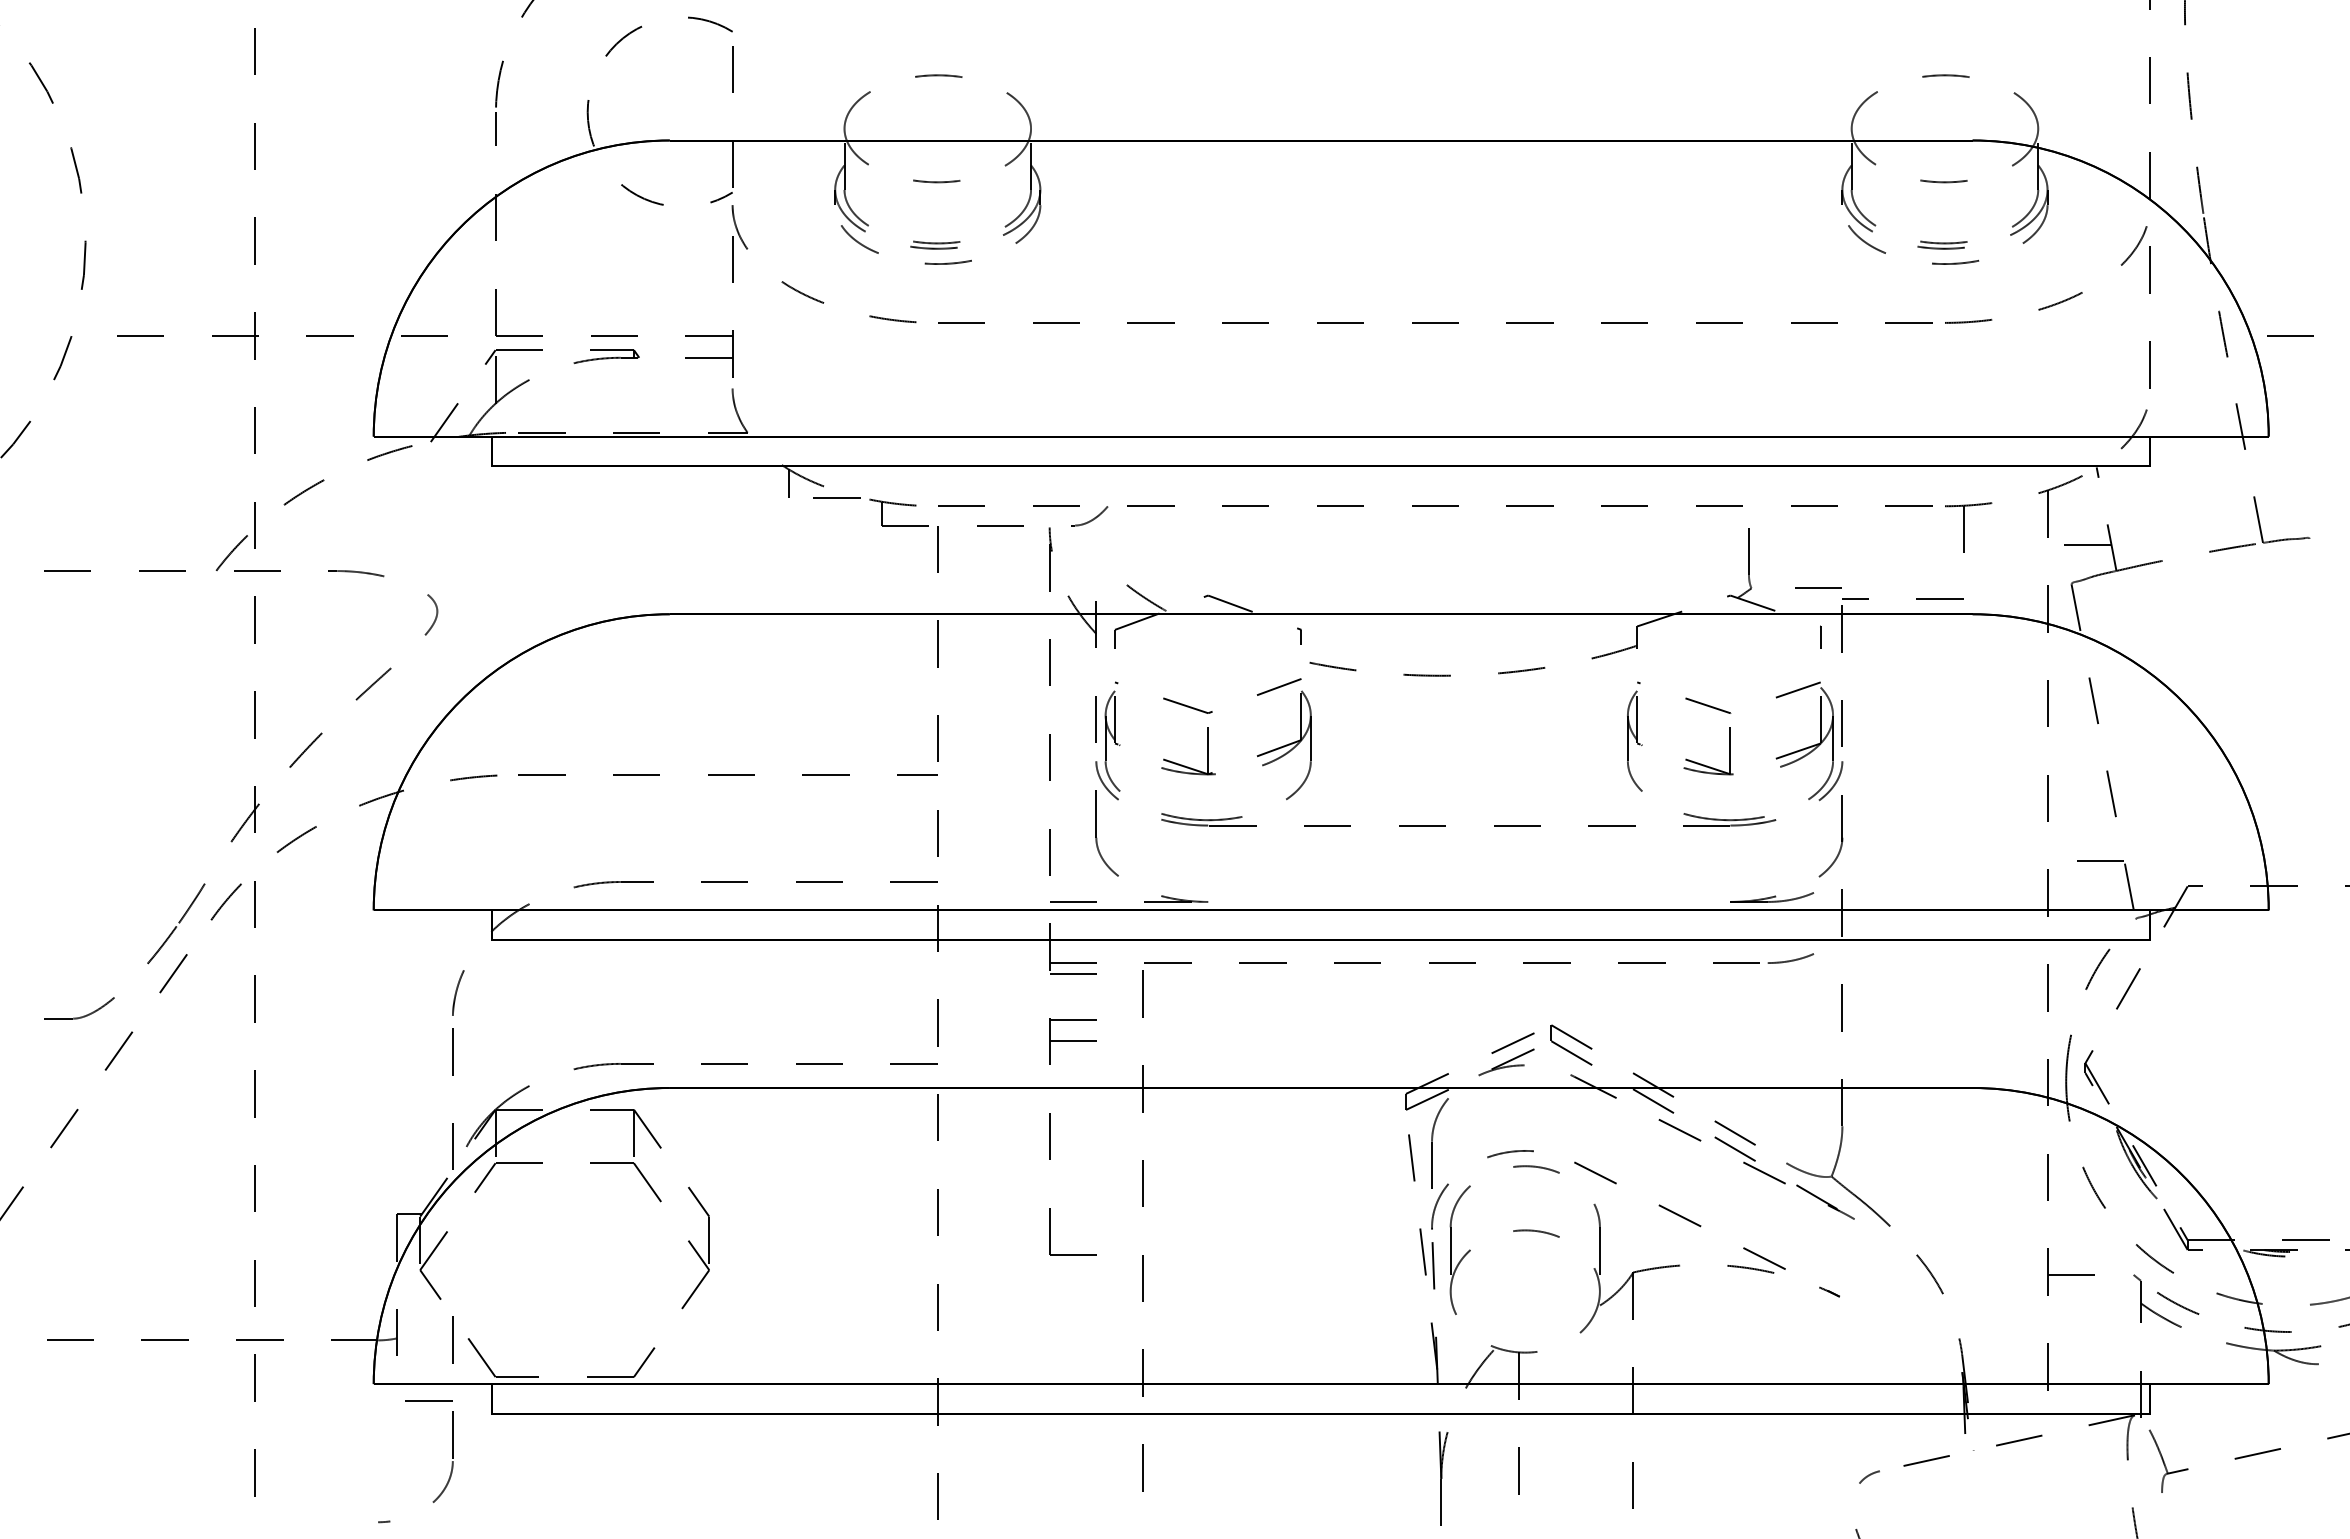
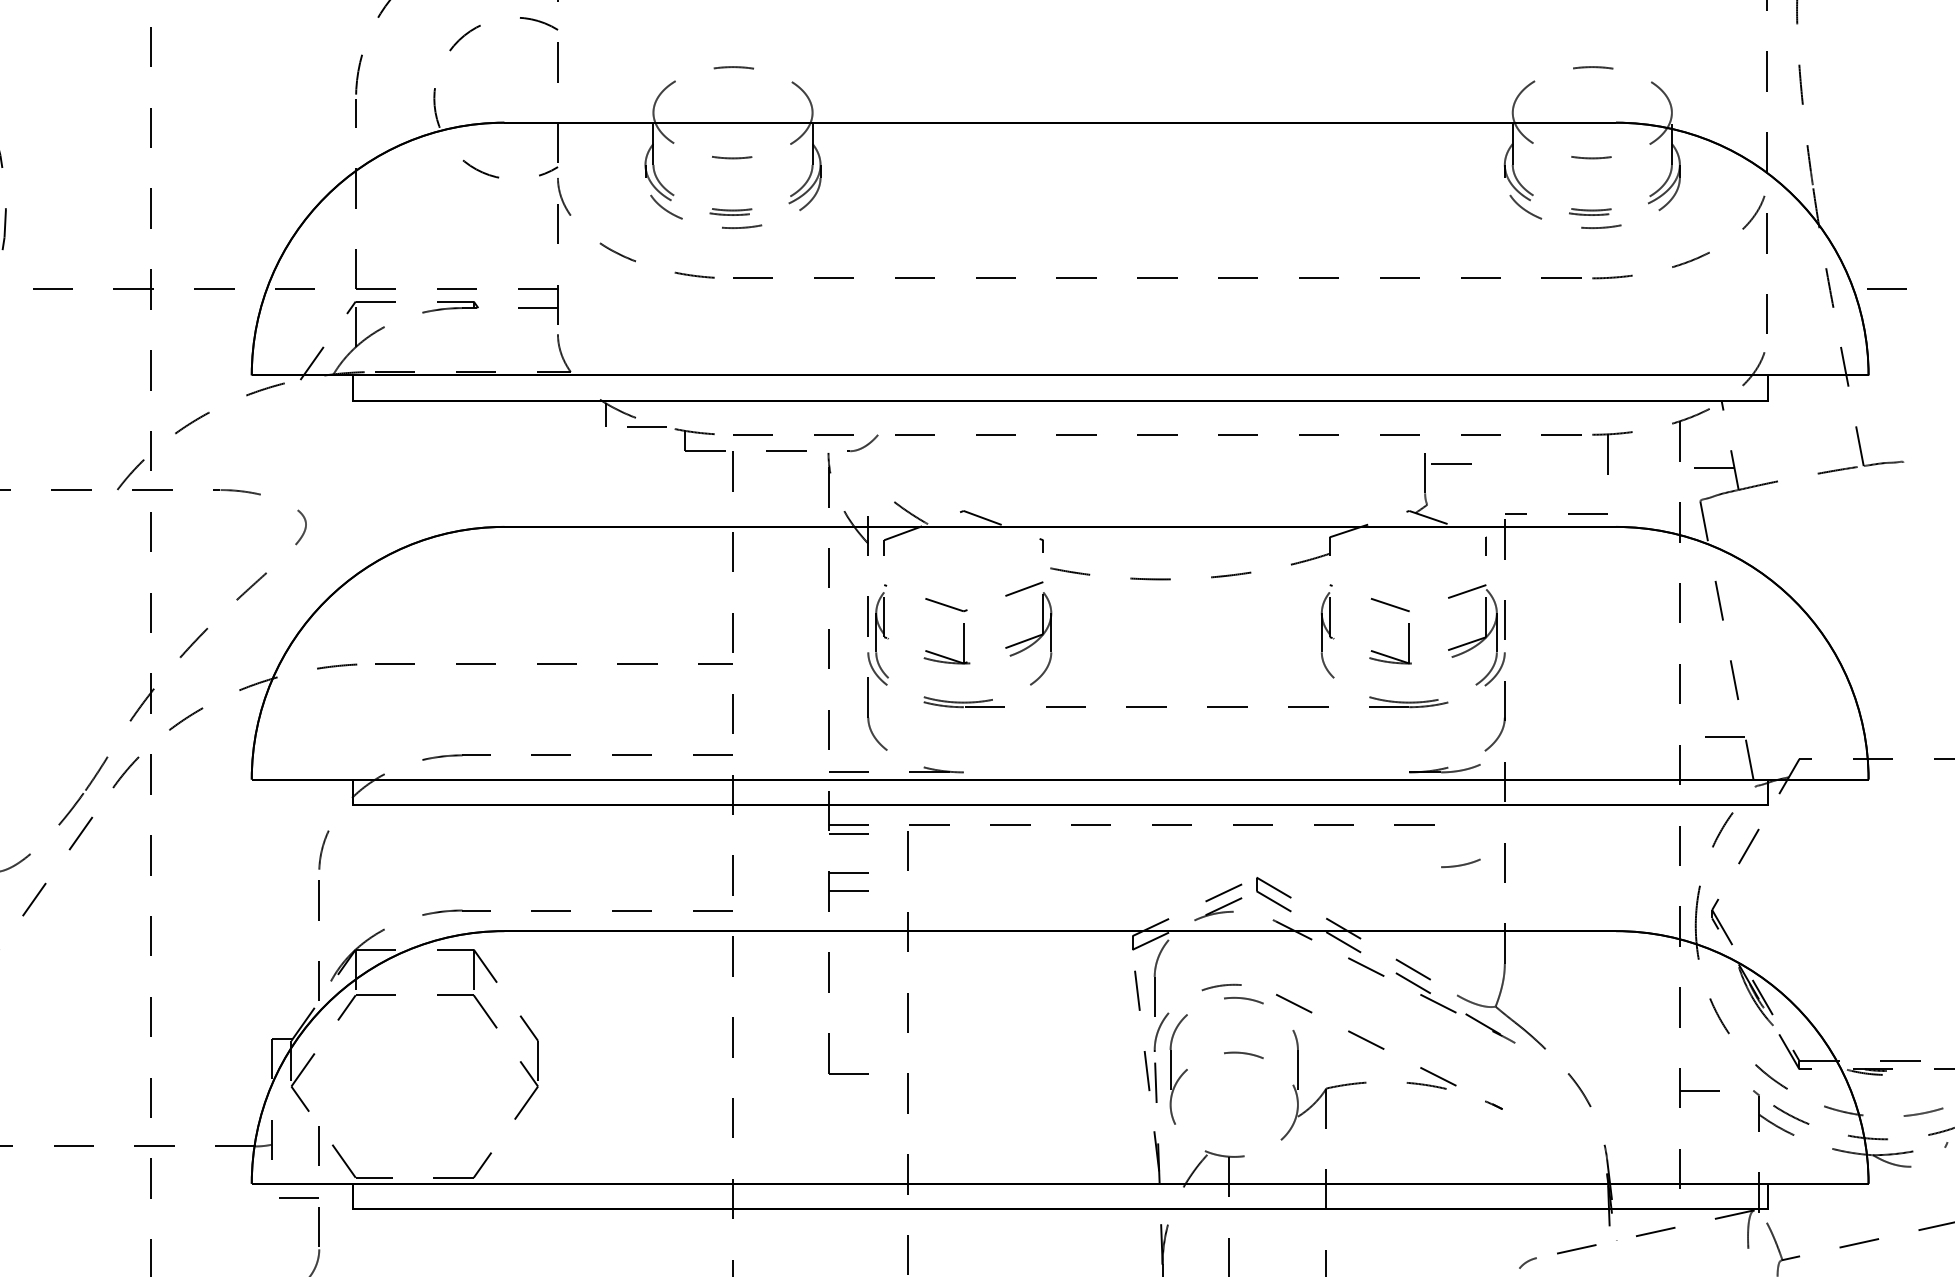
line: (1818, 587) -> (1451, 463), moved
curve: (1791, 959) -> (1461, 864), moved

